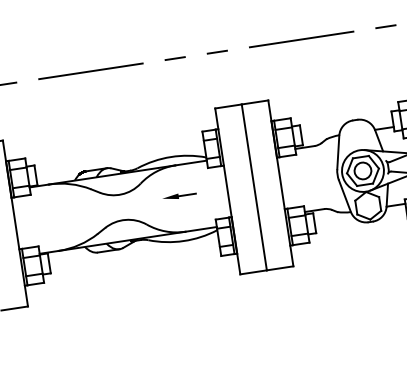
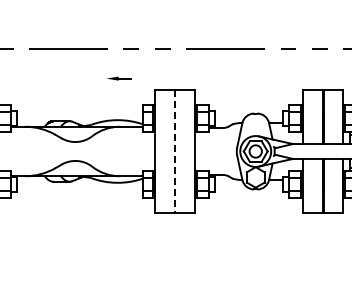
line: (253, 187) -> (174, 151), solid -> dashed
part: (179, 195) -> (119, 78), moved

